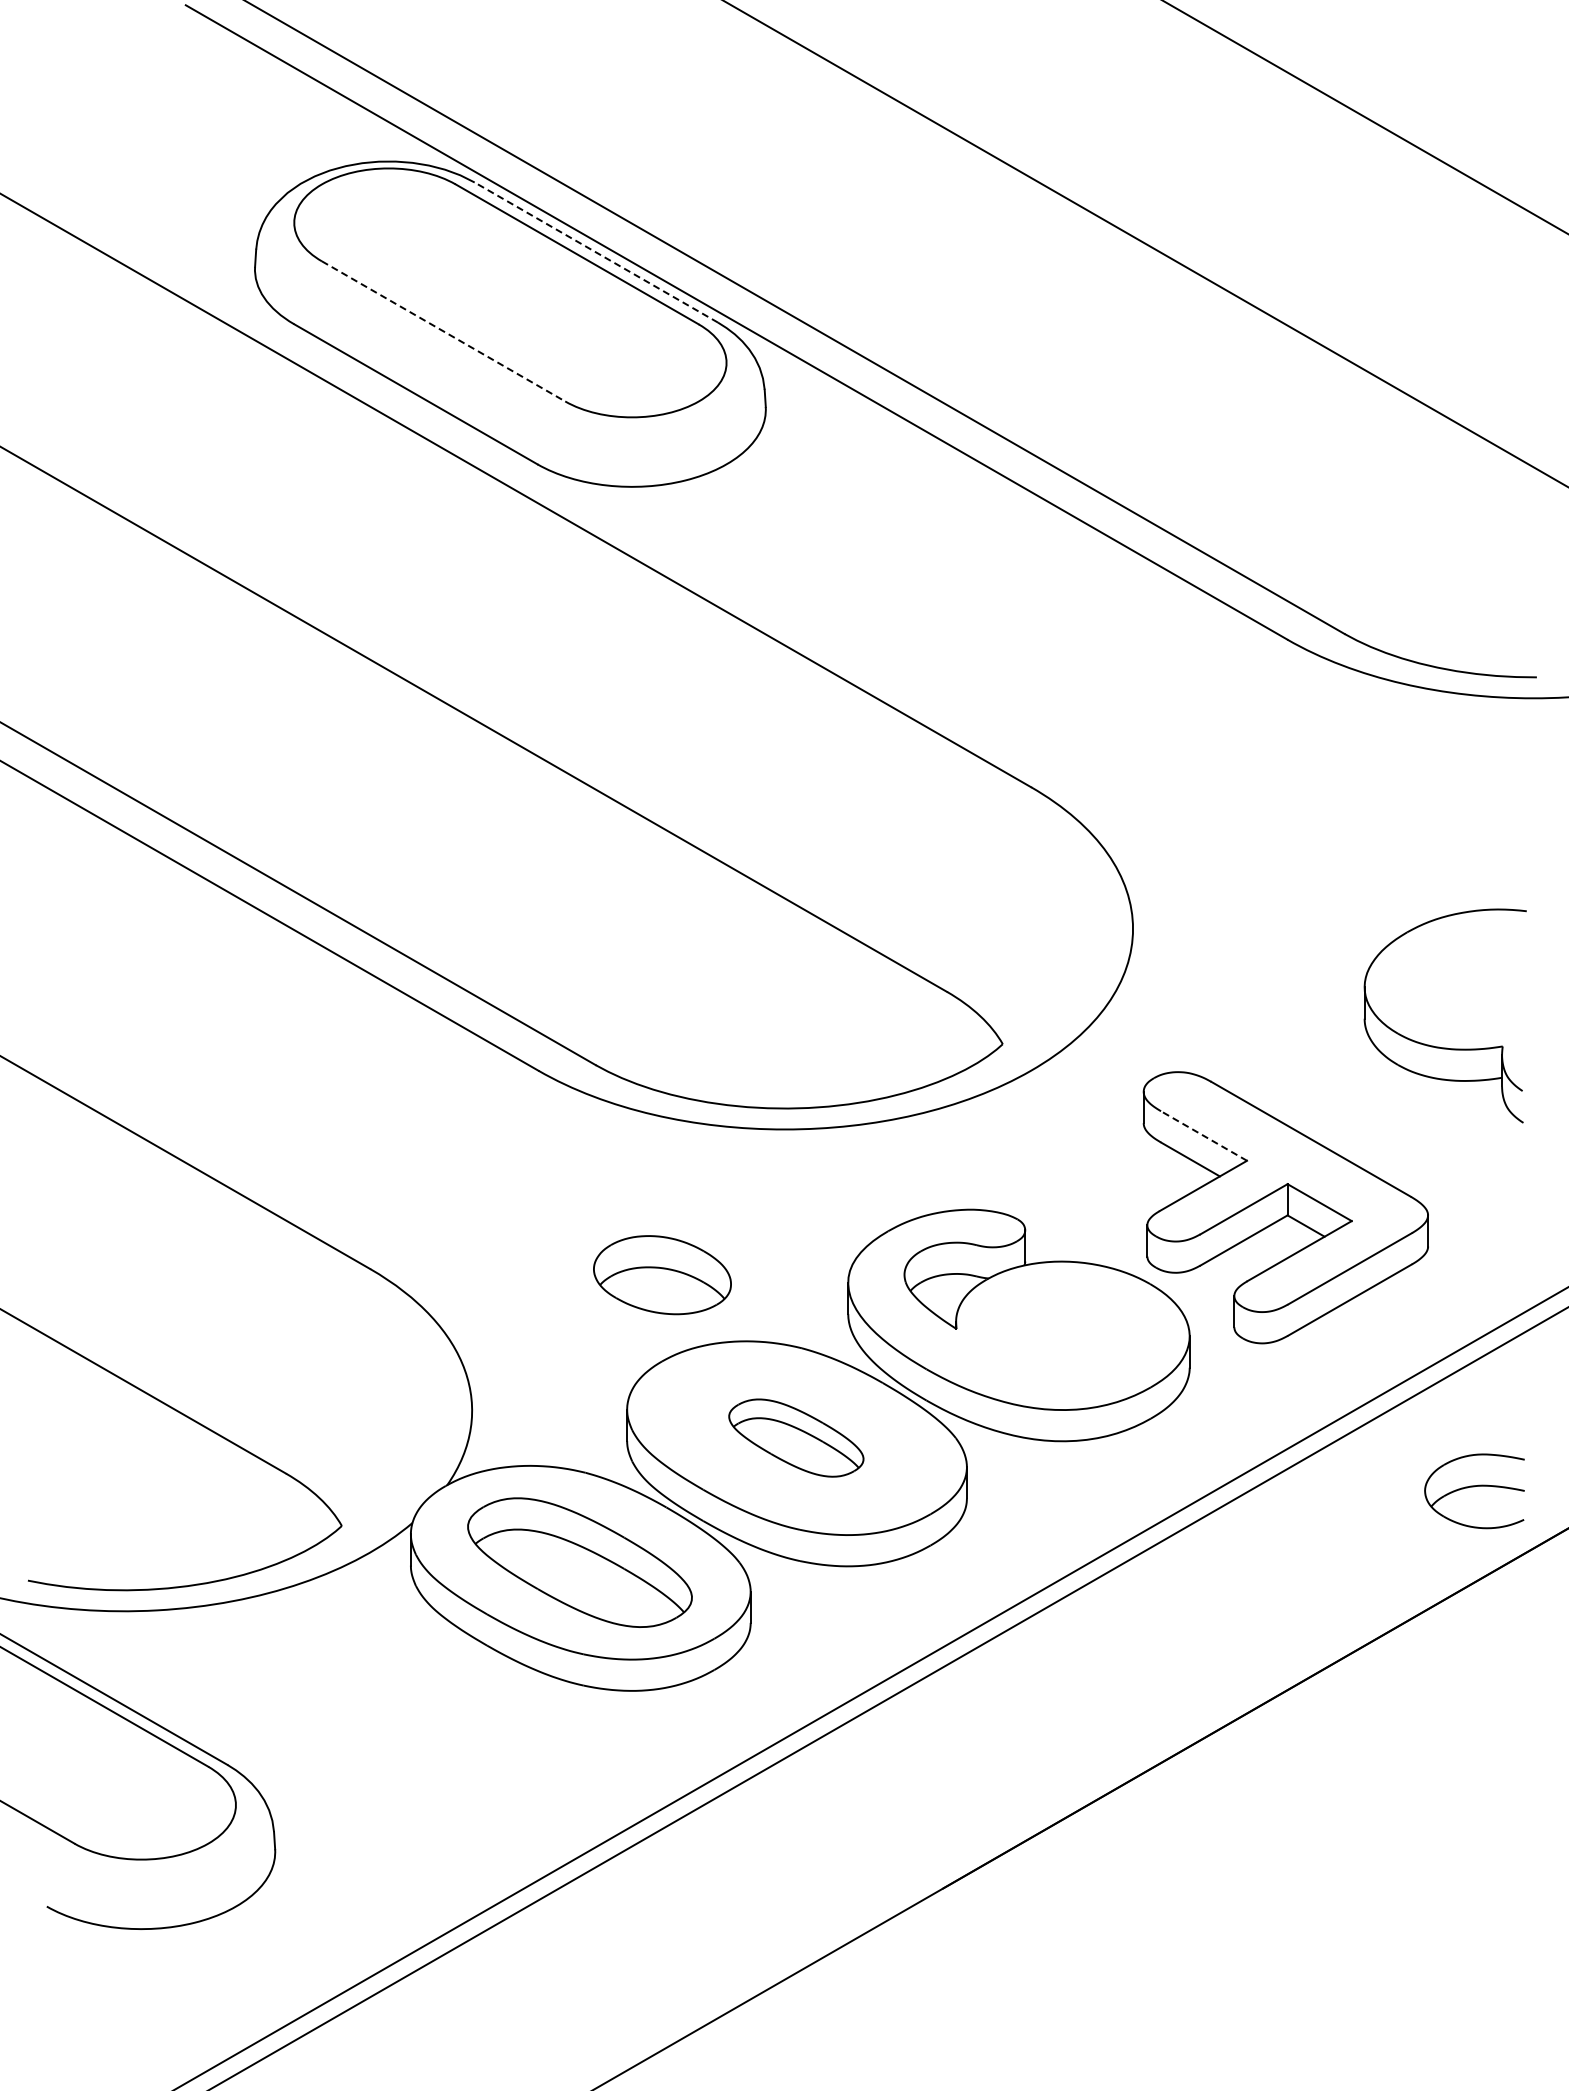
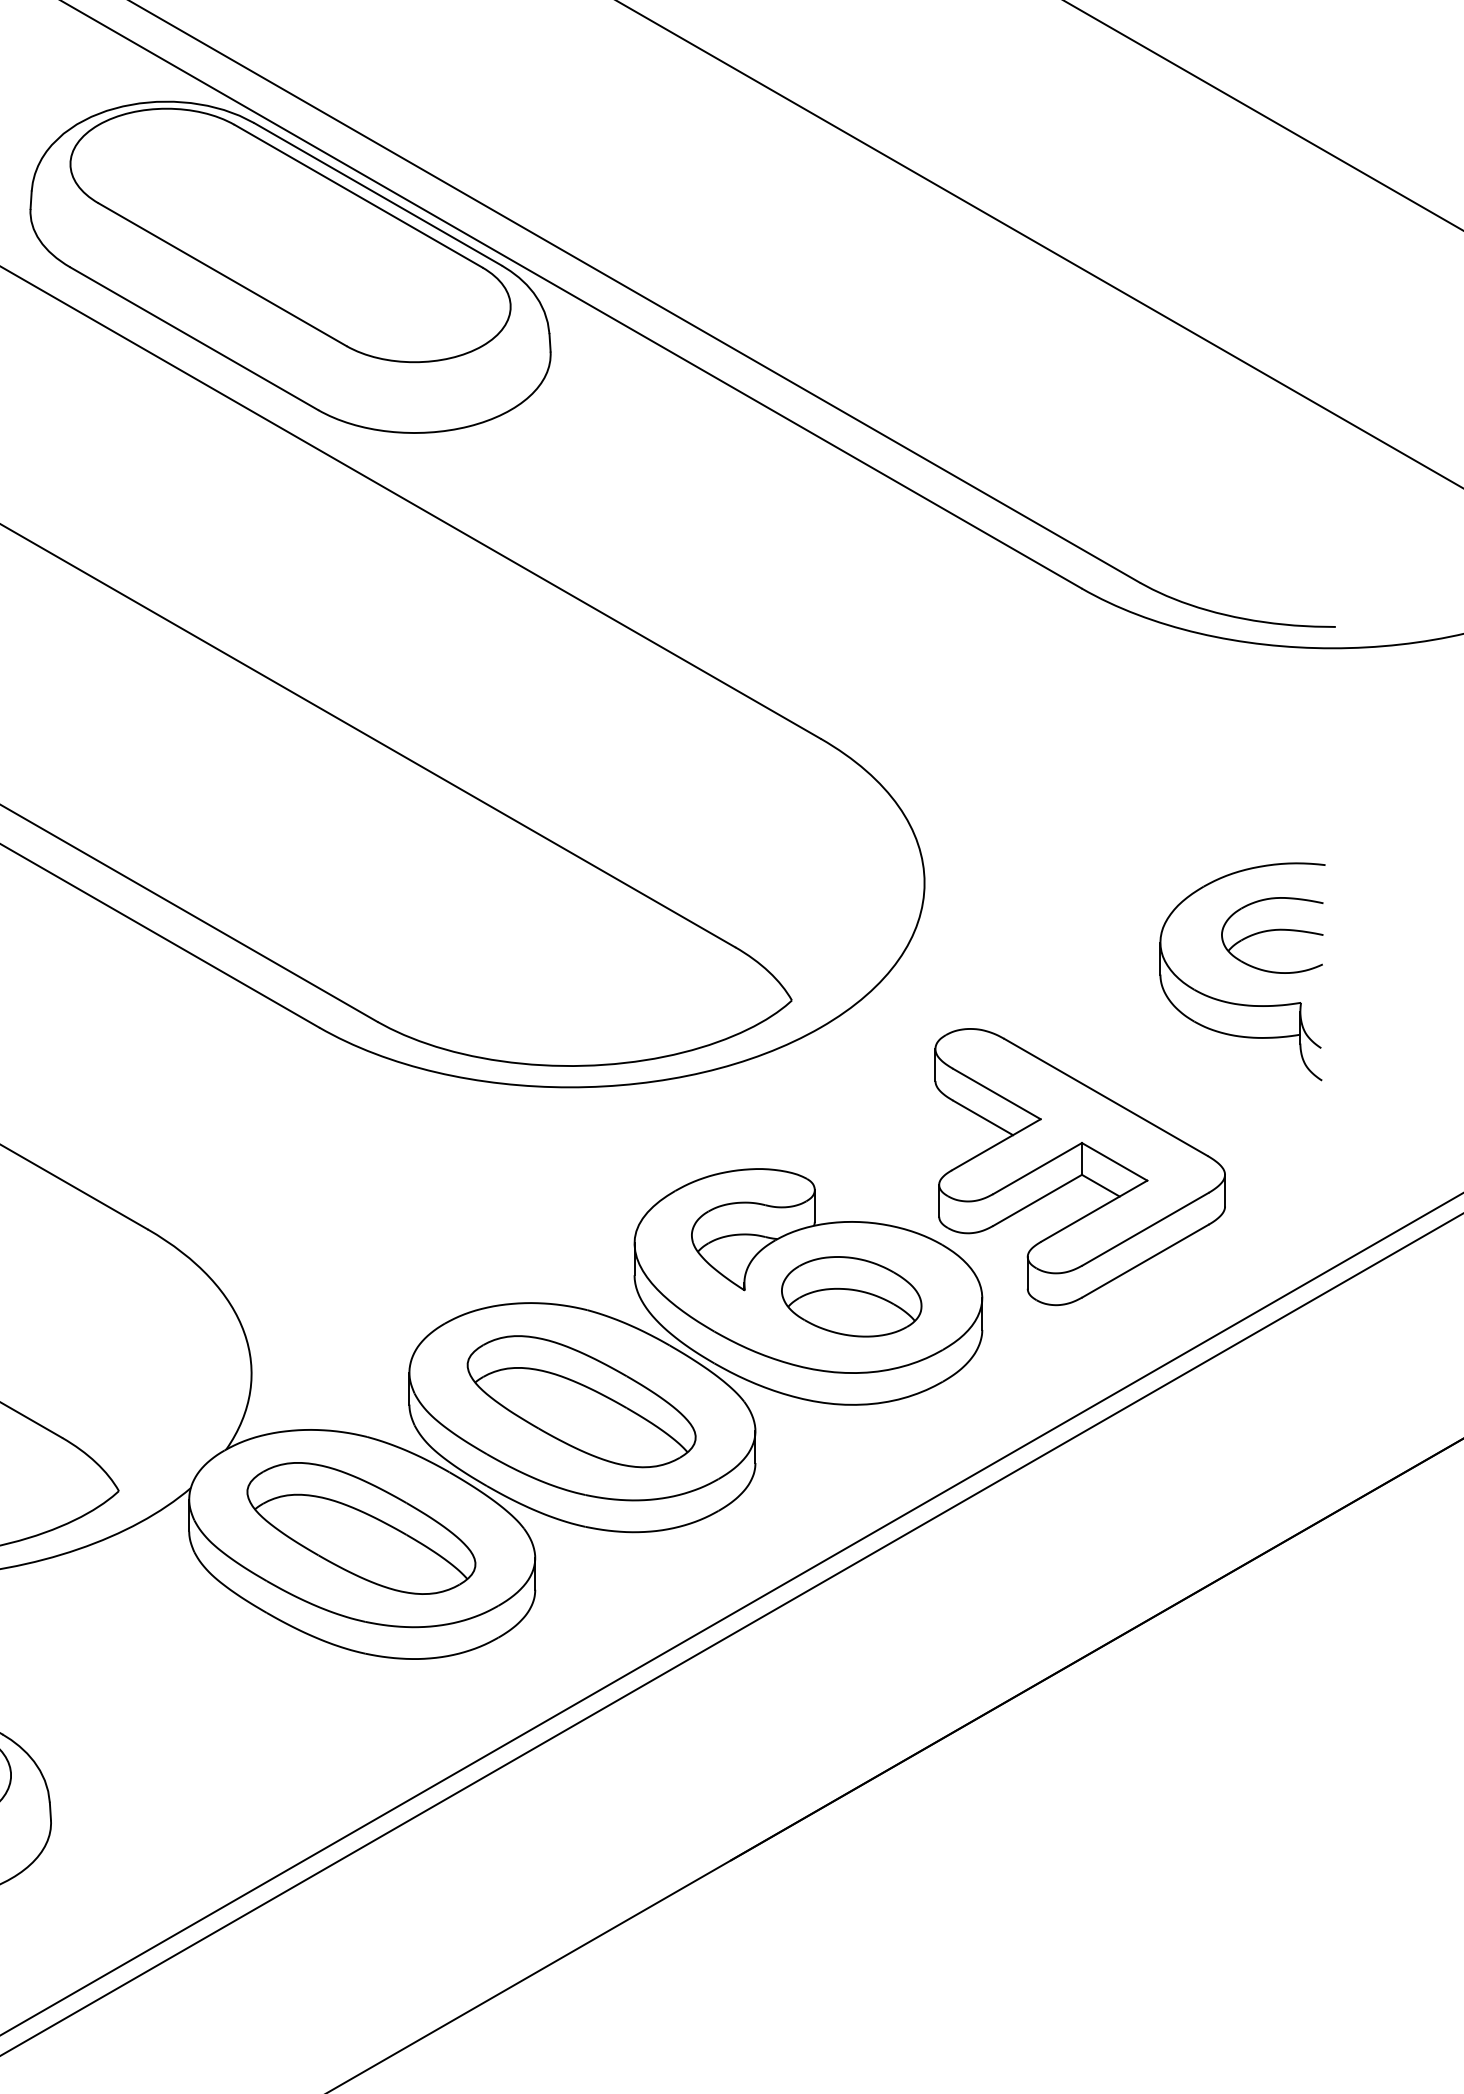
line: (595, 252) -> (377, 194), dashed -> solid
line: (444, 331) -> (223, 274), dashed -> solid
line: (1204, 1136) -> (997, 1094), dashed -> solid
part: (662, 1275) -> (851, 1297), moved
part: (796, 1437) -> (581, 1401), size x1.67
part: (1474, 1491) -> (1272, 935), moved

